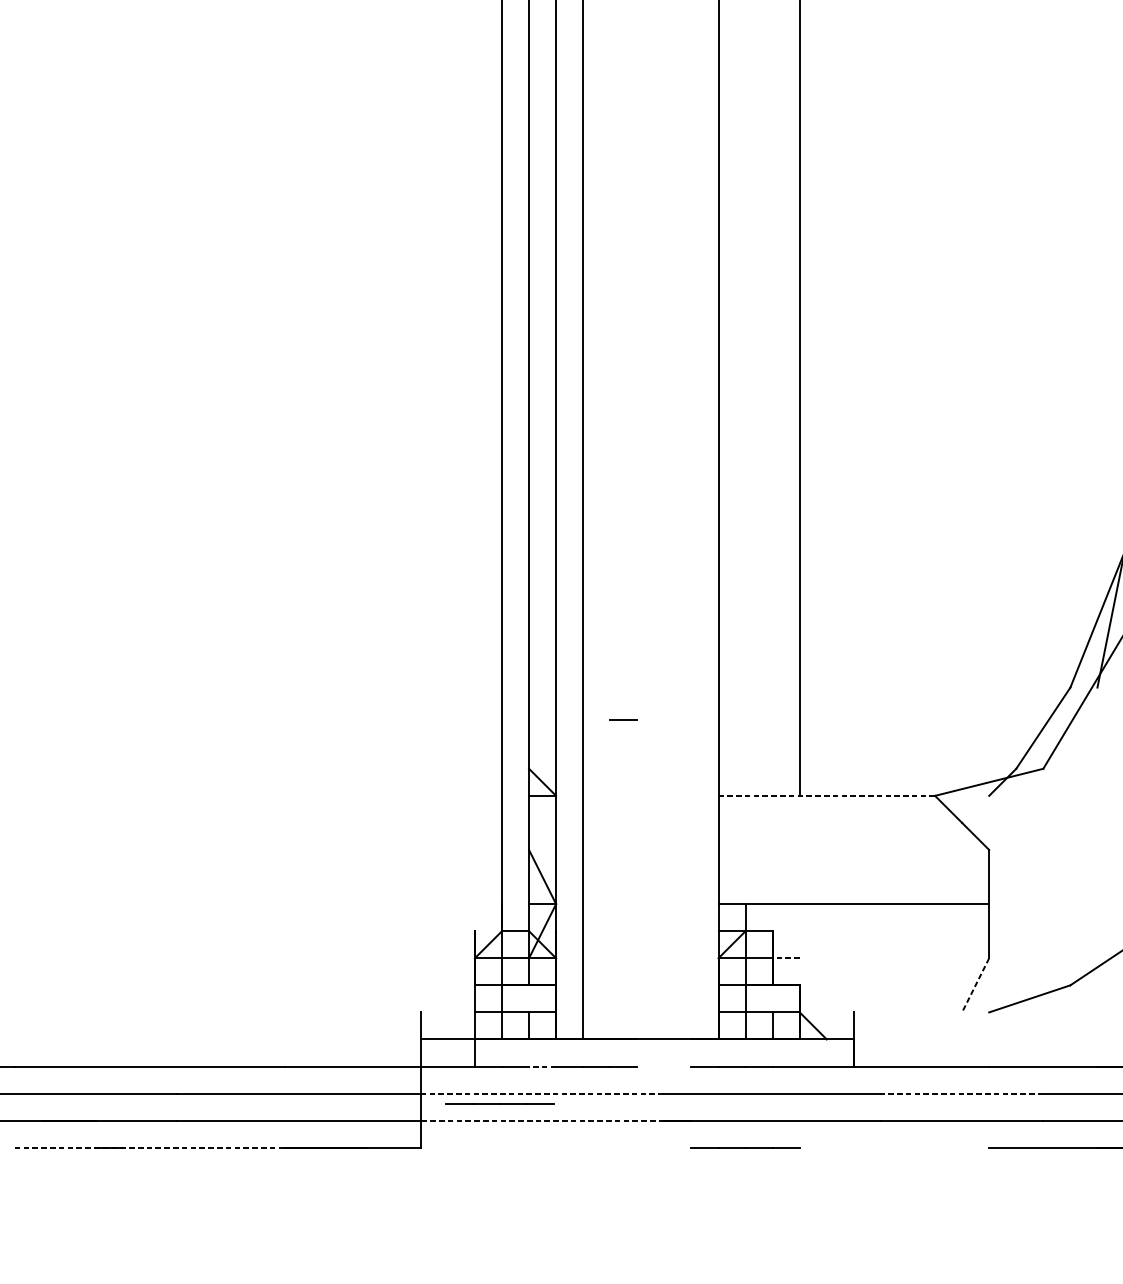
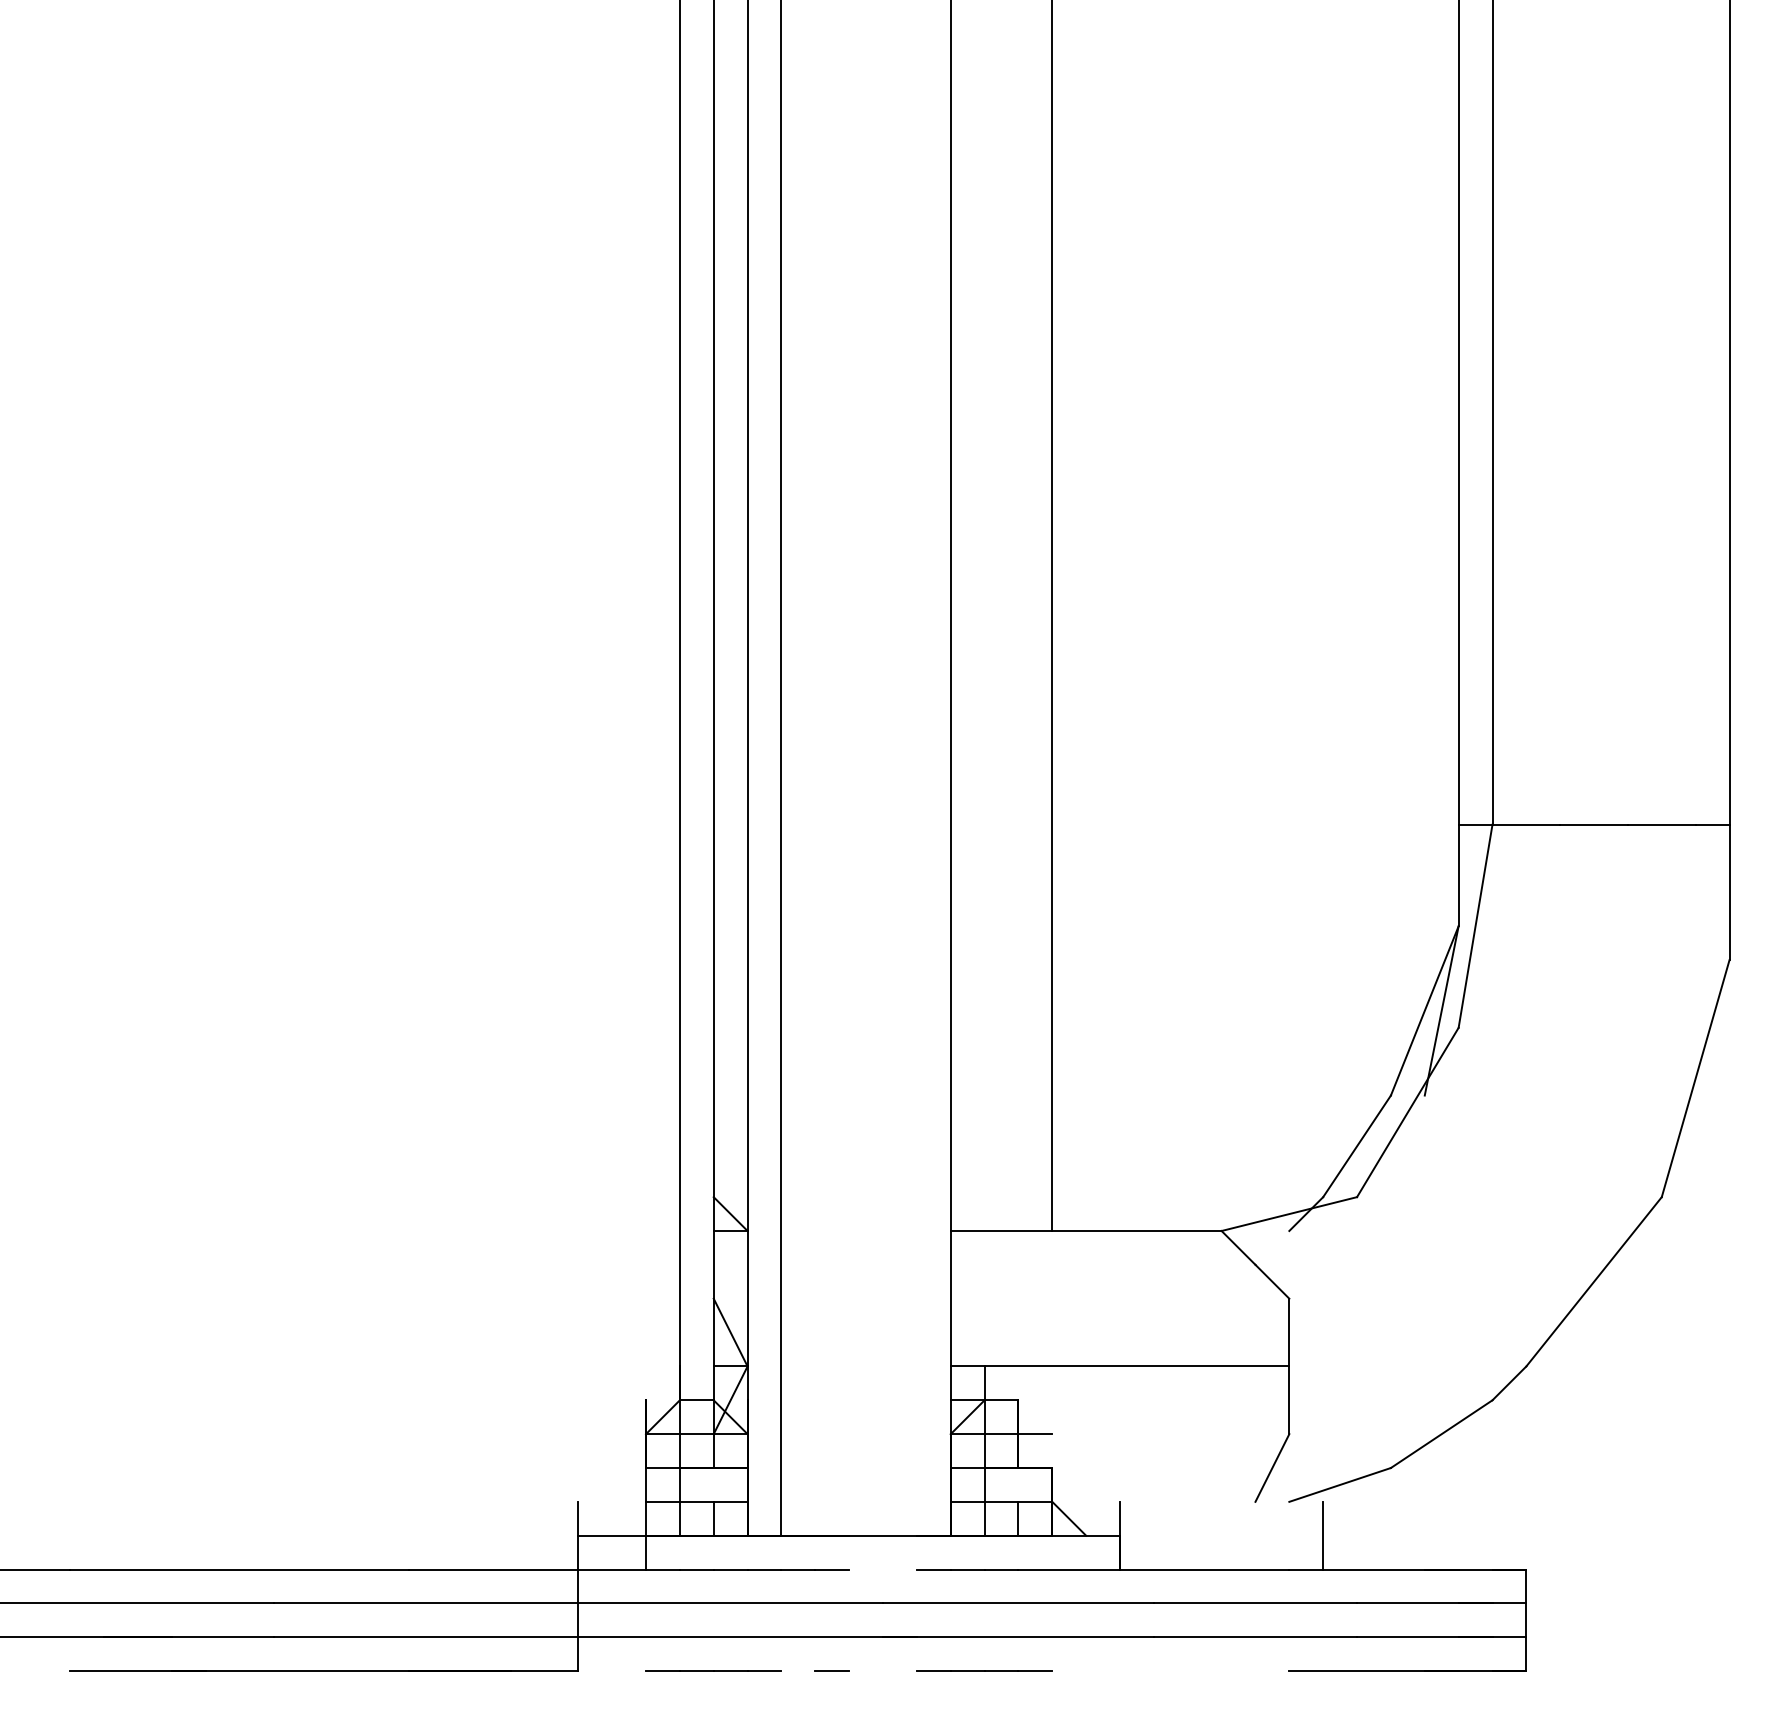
line: (623, 719) -> (831, 1670), moved
line: (826, 796) -> (1085, 1231), dashed -> solid
line: (786, 958) -> (1035, 1434), dashed -> solid
line: (975, 985) -> (1272, 1468), dashed -> solid
line: (1016, 1039) -> (1323, 1535), added
line: (542, 1066) -> (730, 1569), dashed -> solid
line: (543, 1093) -> (731, 1603), dashed -> solid
line: (962, 1093) -> (1255, 1603), dashed -> solid
line: (500, 1103) -> (713, 1670), moved
line: (542, 1120) -> (730, 1637), dashed -> solid
line: (150, 1148) -> (240, 1671), dashed -> solid

